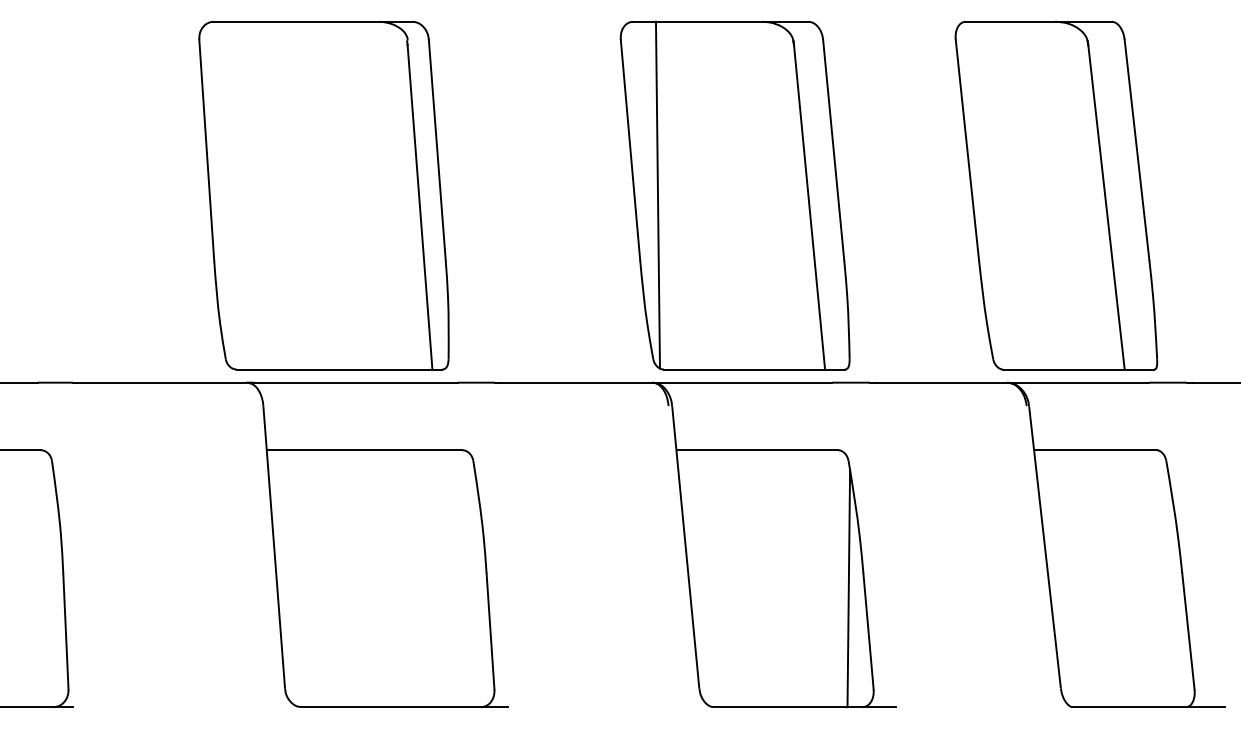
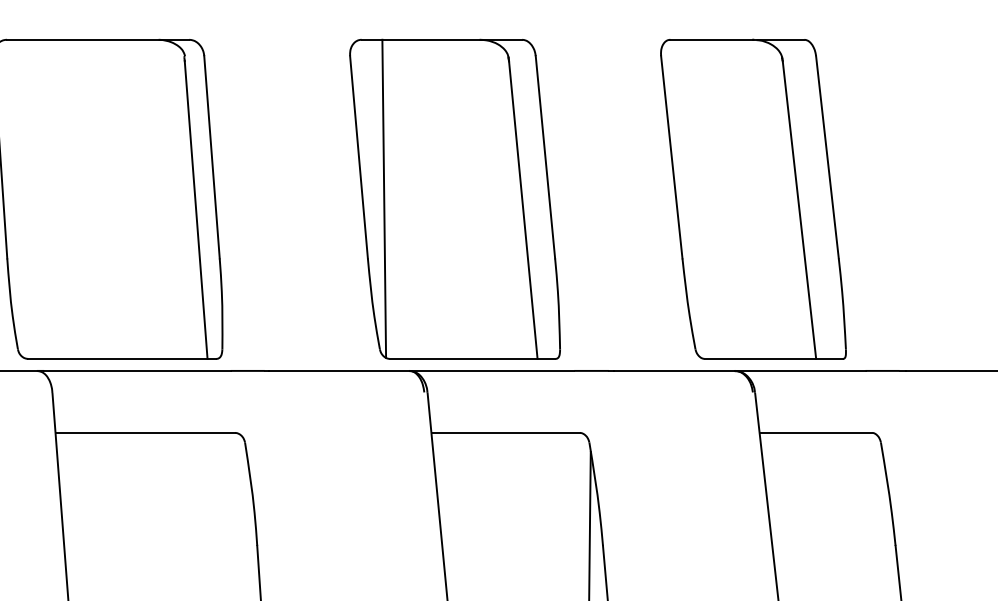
part: (734, 195) -> (454, 199), moved
part: (1056, 195) -> (753, 199), moved

